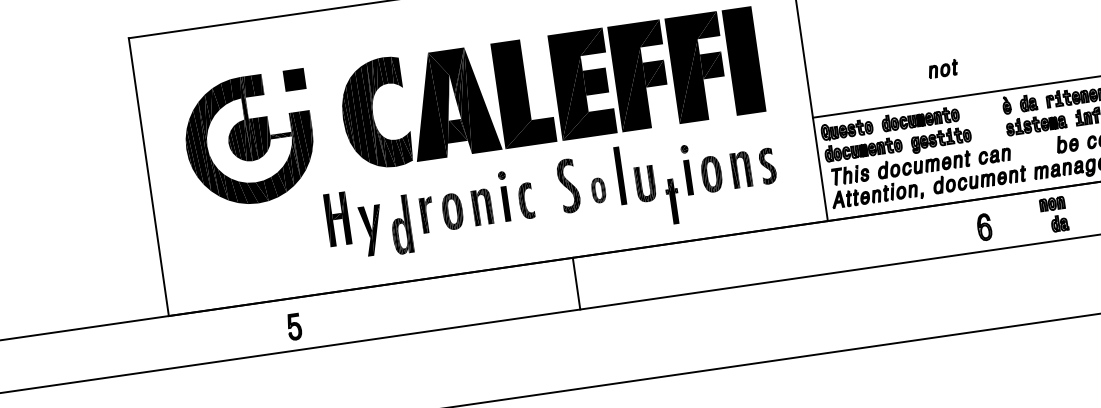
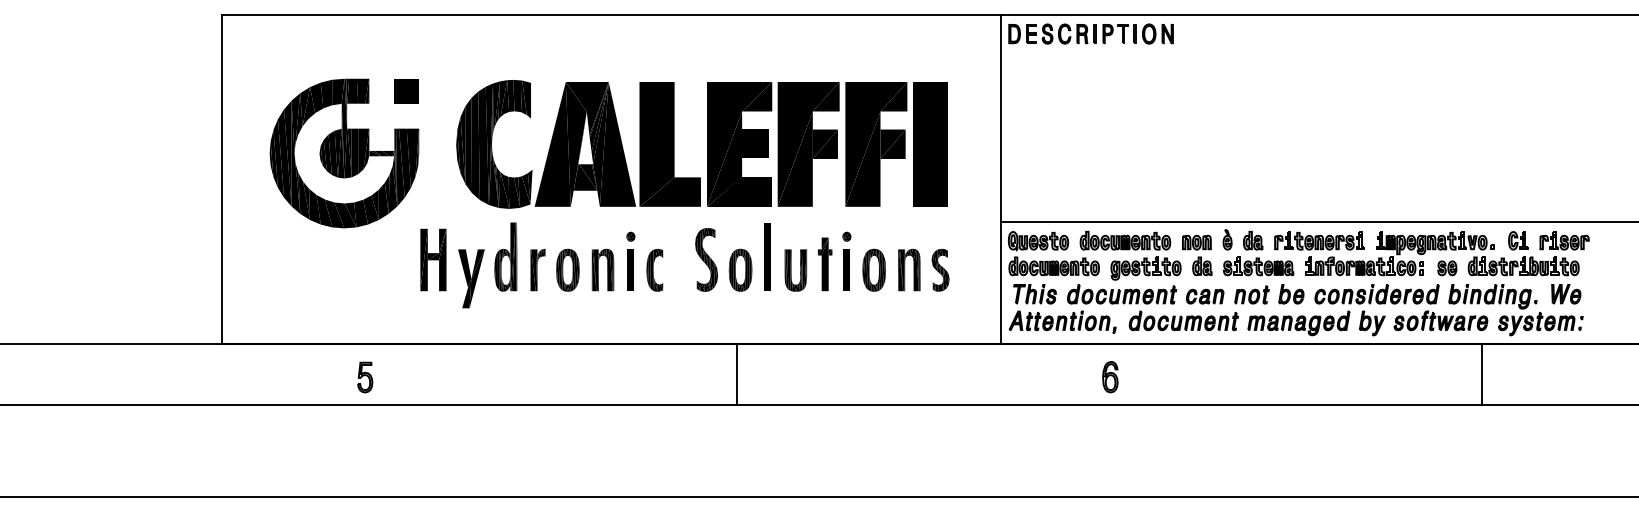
part: (942, 68) -> (1251, 294), moved
part: (598, 189) -> (740, 269), size x1.43
part: (673, 201) -> (825, 264), moved
part: (1054, 214) -> (1197, 255), moved
part: (400, 224) -> (505, 256), moved
part: (984, 227) -> (1110, 377), moved
line: (576, 282) -> (737, 373), moved

